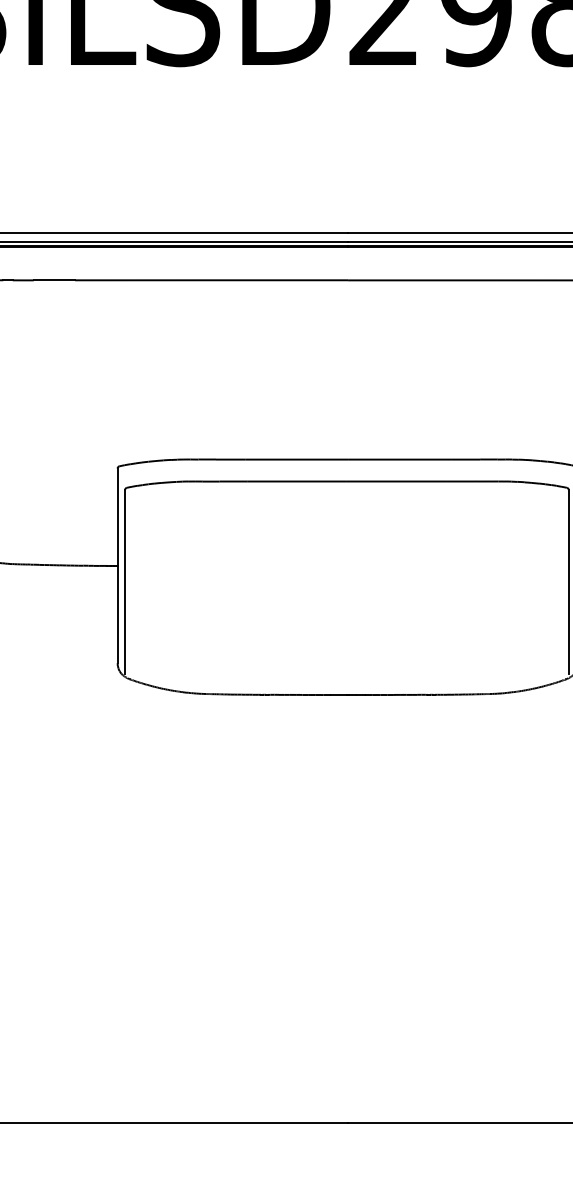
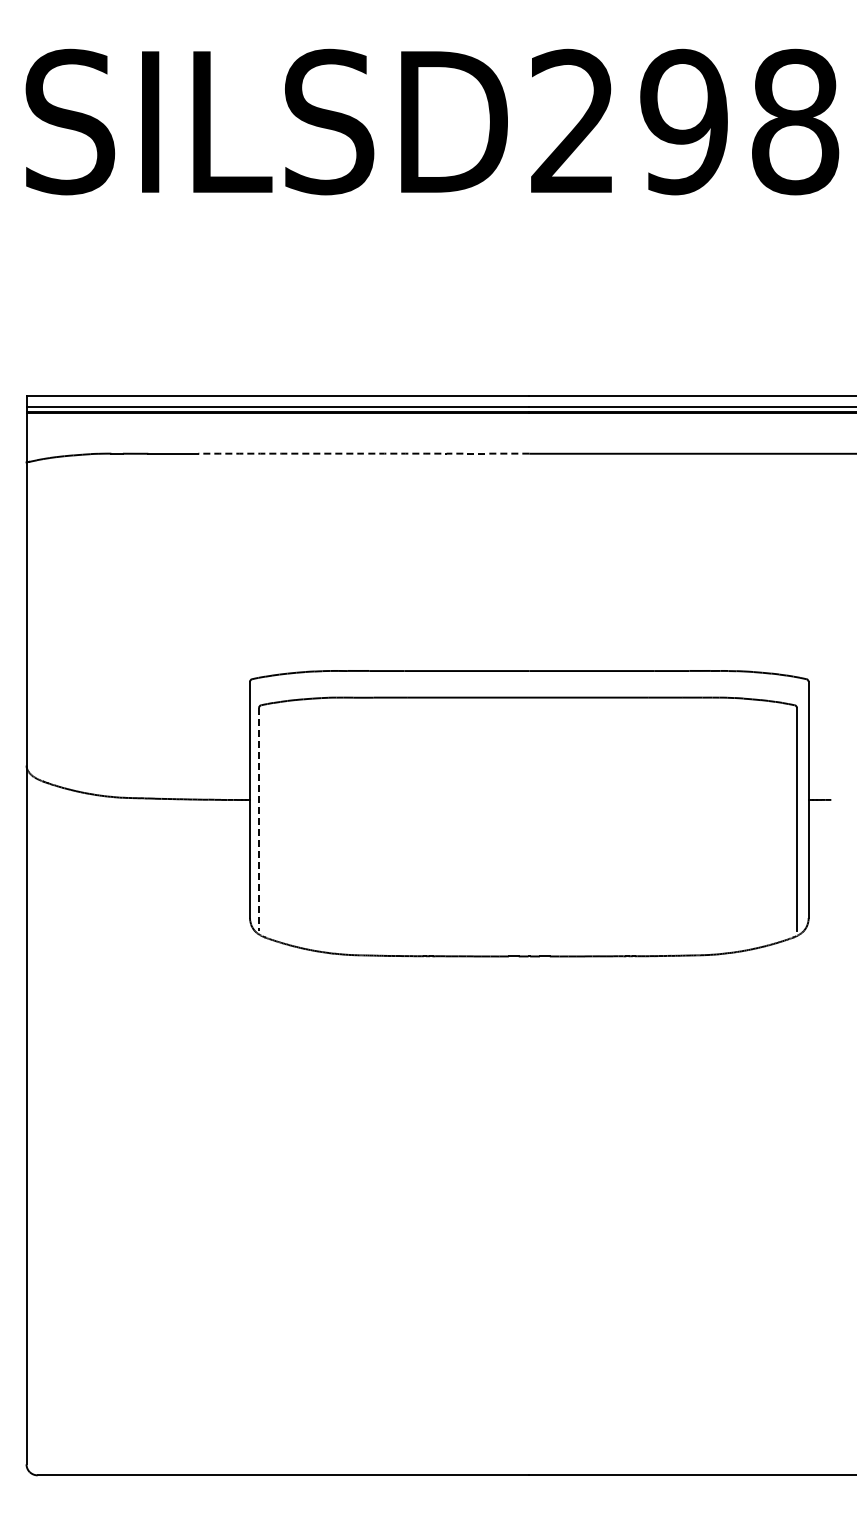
arc: (211, 280) -> (363, 453), solid -> dashed
line: (125, 582) -> (259, 819), solid -> dashed

